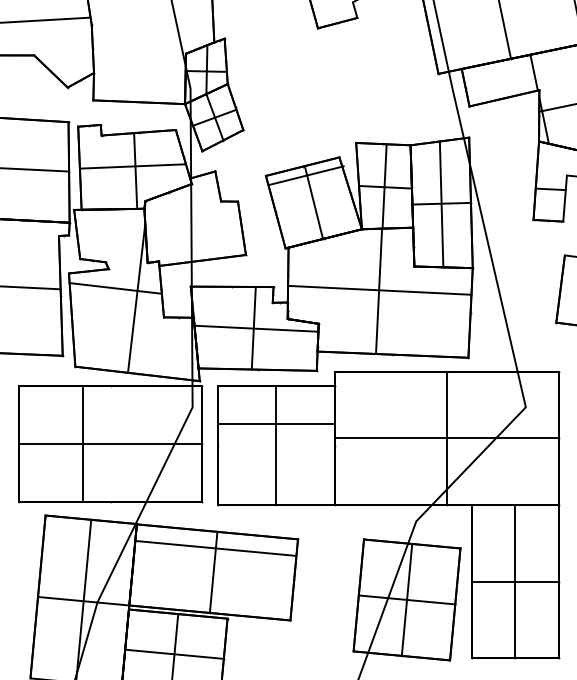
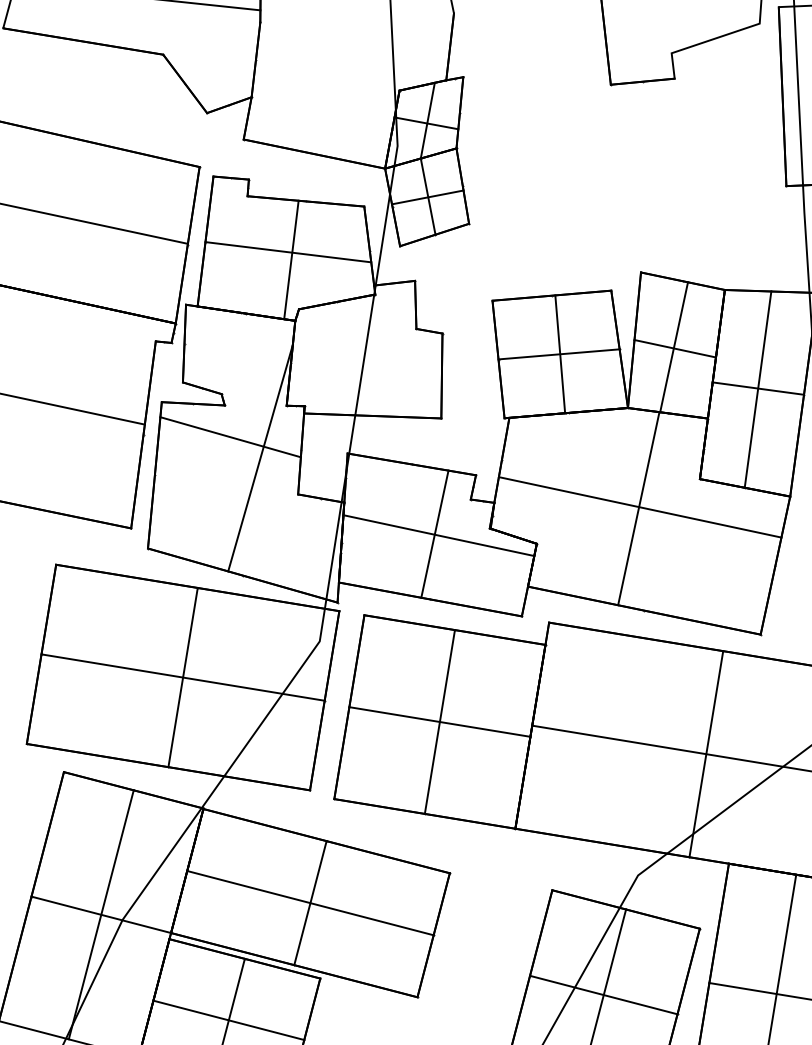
line: (305, 175) -> (558, 353), moved
line: (275, 423) -> (438, 721), moved
line: (82, 443) -> (183, 676), moved
line: (215, 547) -> (310, 901), moved

